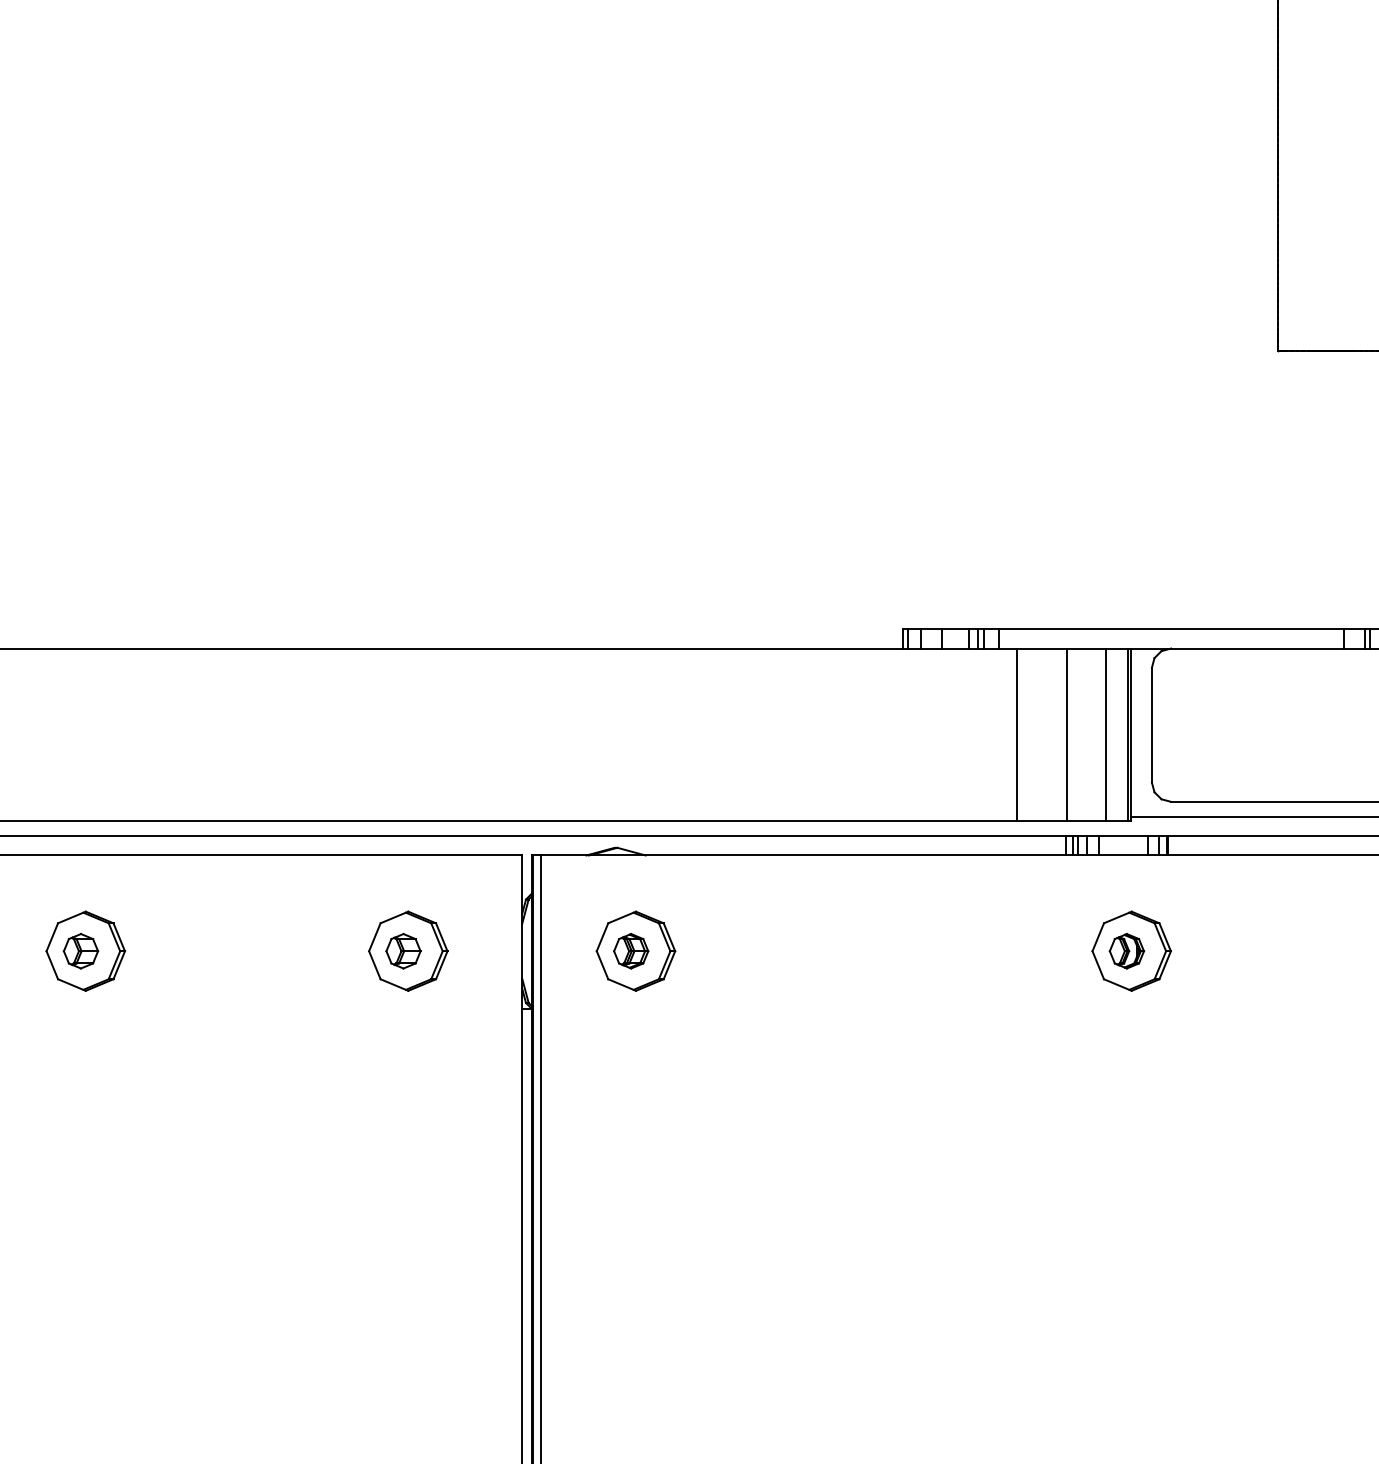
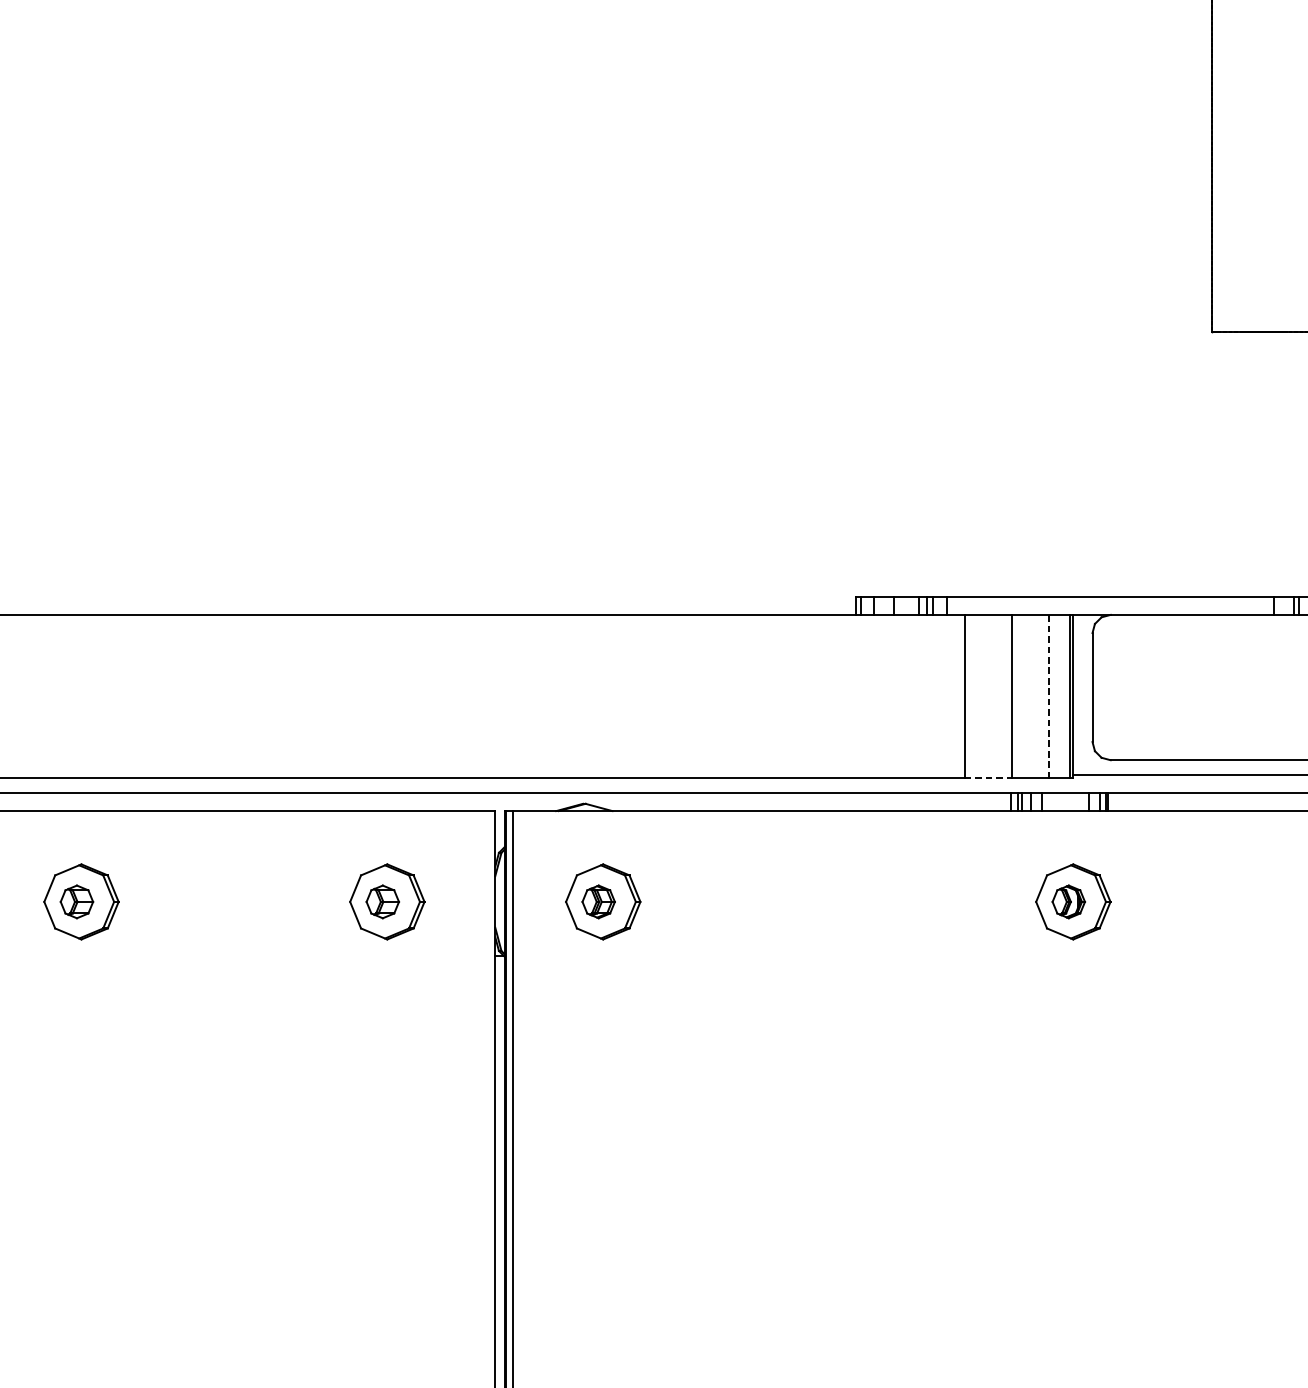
line: (1105, 734) -> (1048, 696), solid -> dashed
line: (1041, 821) -> (987, 778), solid -> dashed

